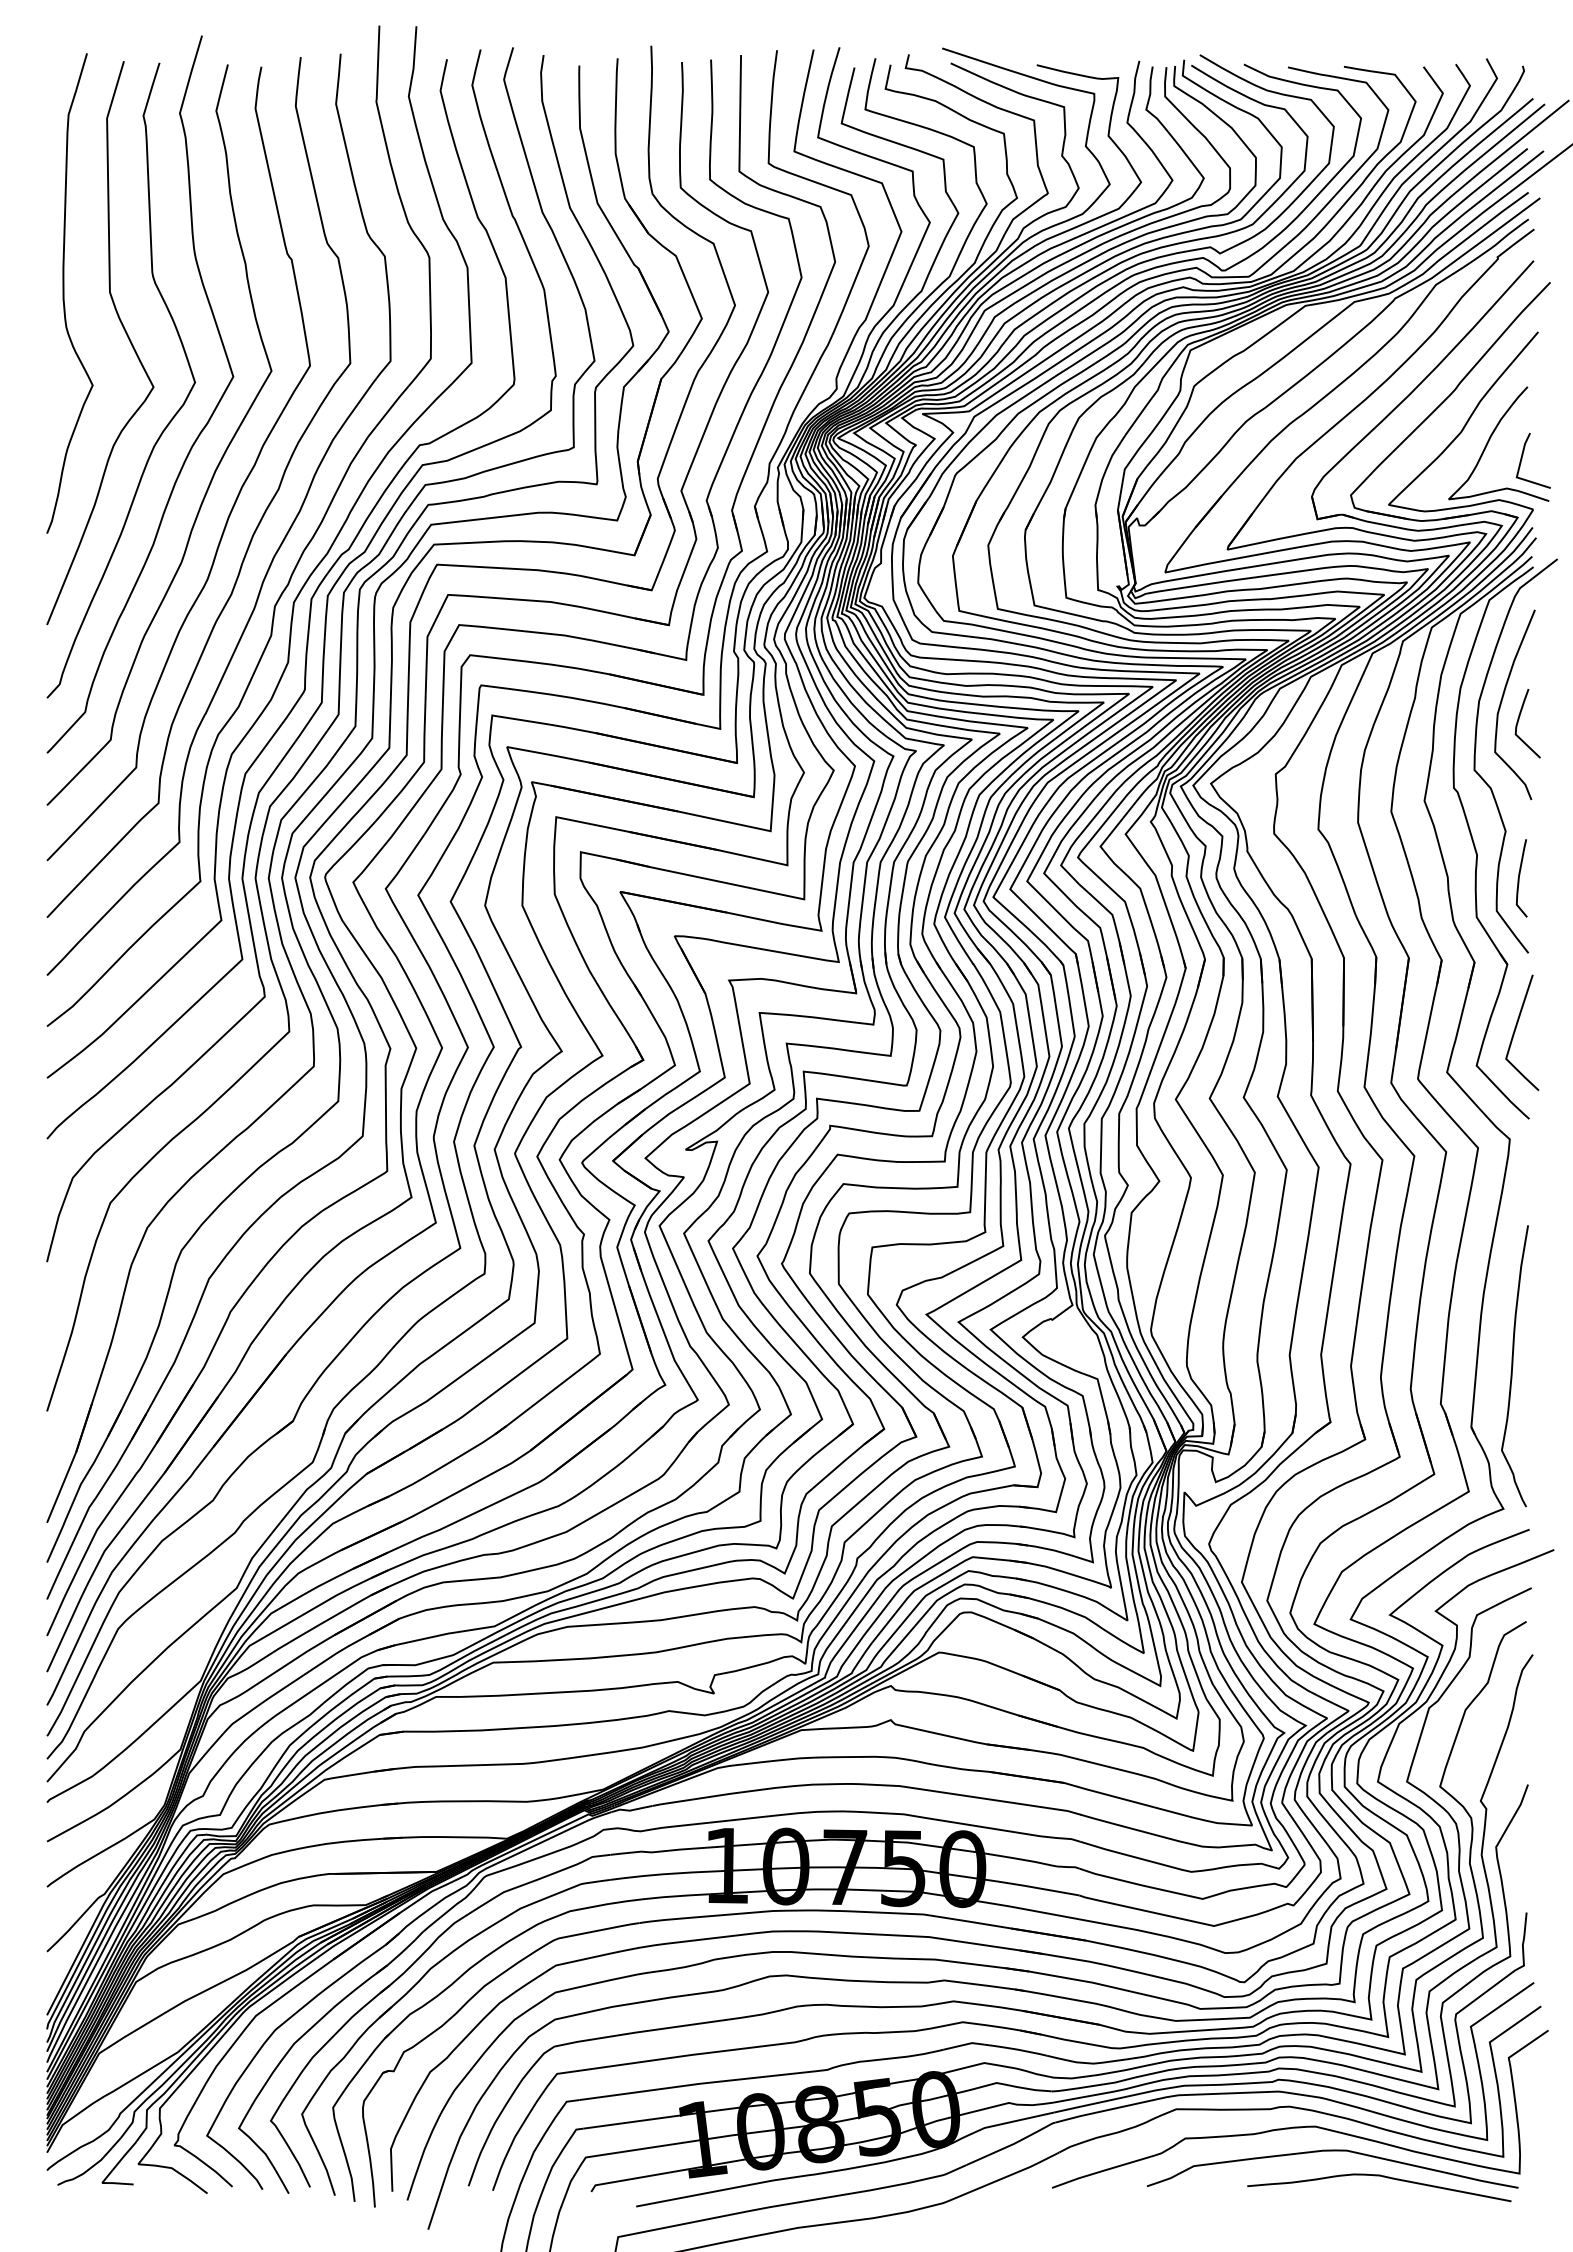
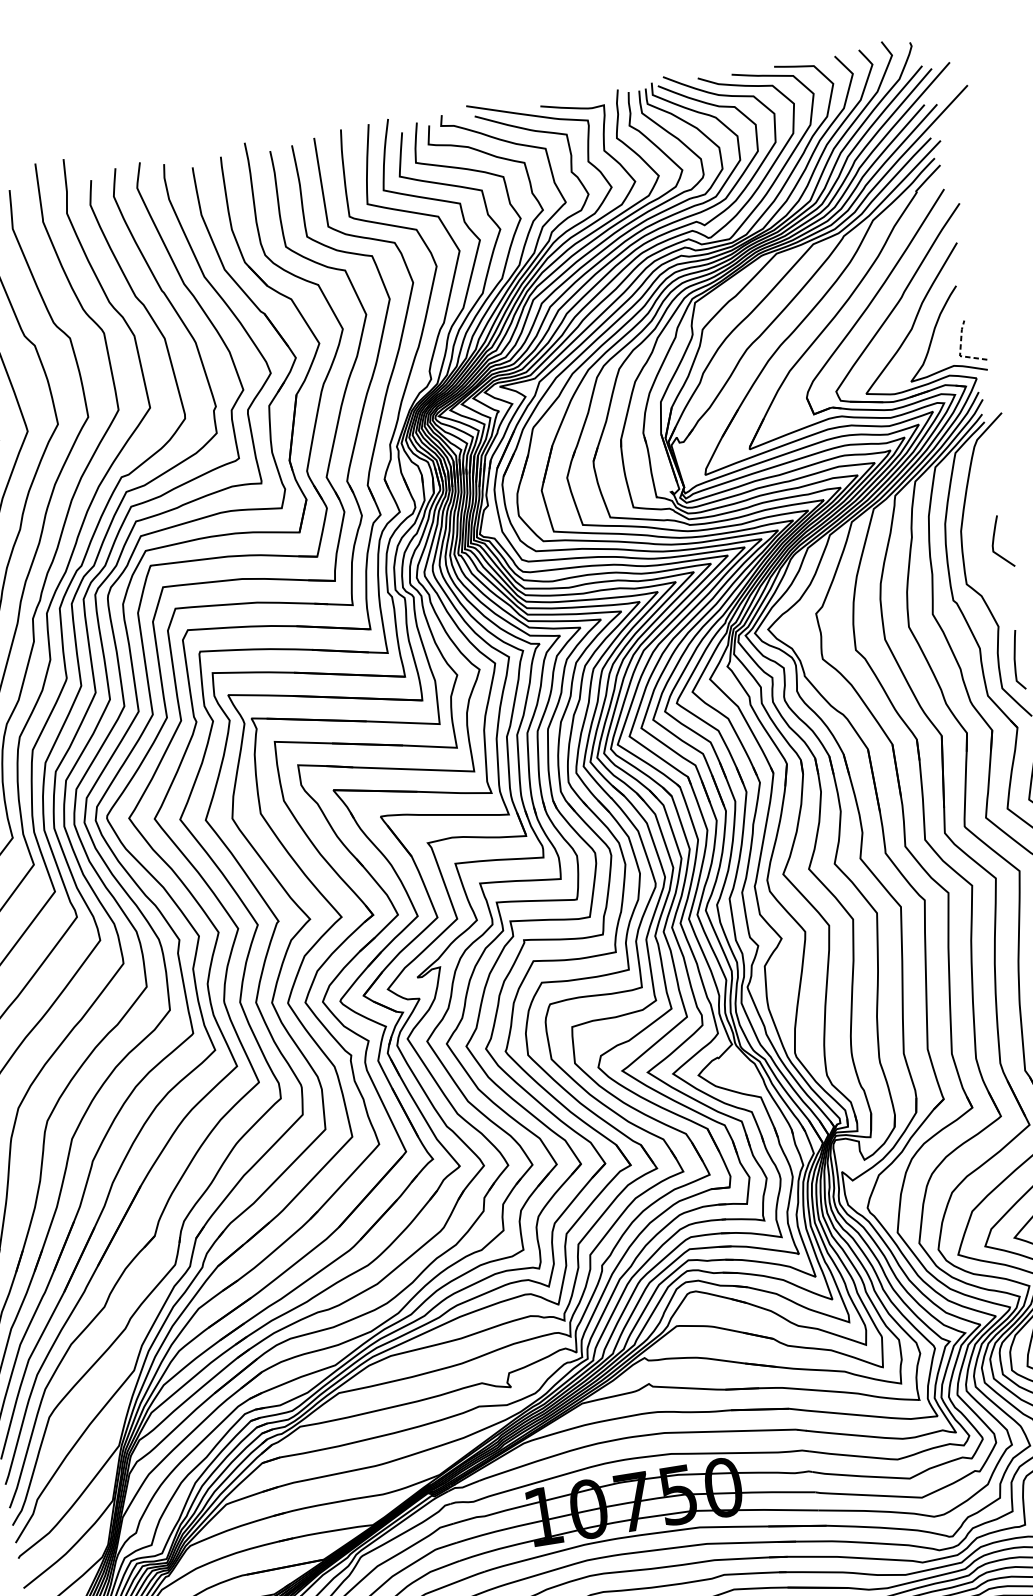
line: (1518, 471) -> (960, 351), solid -> dashed
curve: (1502, 701) -> (978, 528), removed

